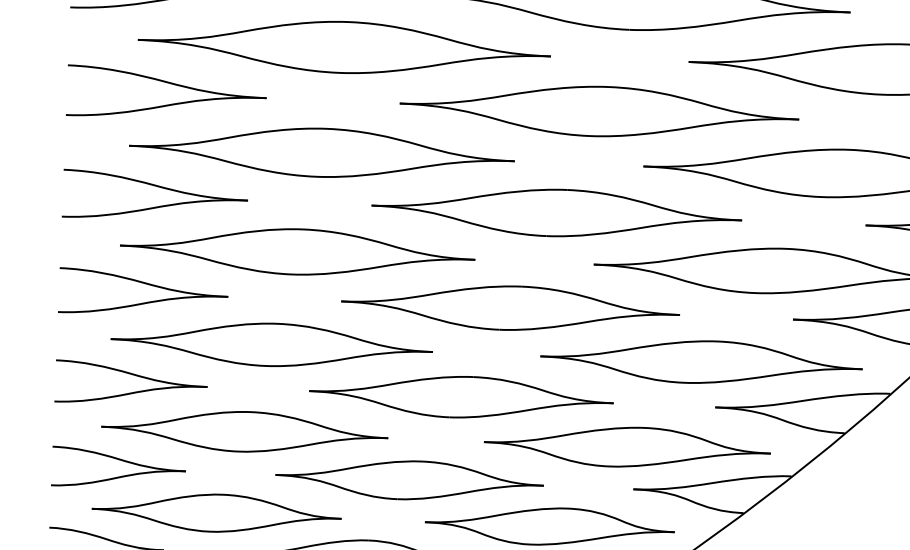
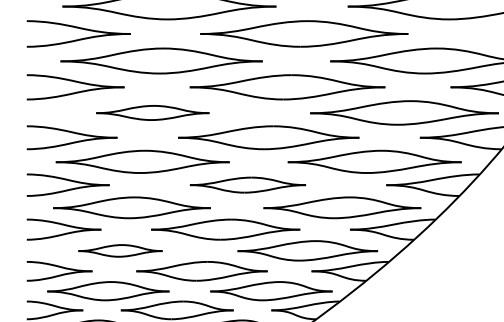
part: (321, 151) -> (152, 112), size x0.6
part: (509, 306) -> (247, 184), size x0.7
part: (244, 431) -> (120, 250), size x0.6

